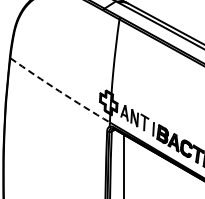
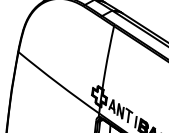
arc: (59, 91) -> (58, 83), dashed -> solid

